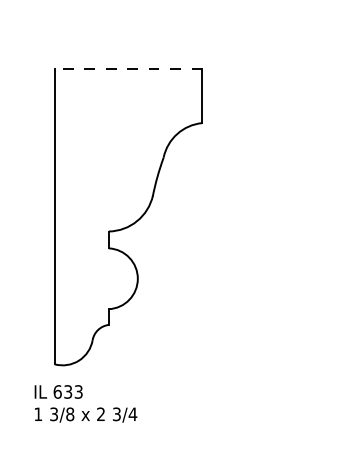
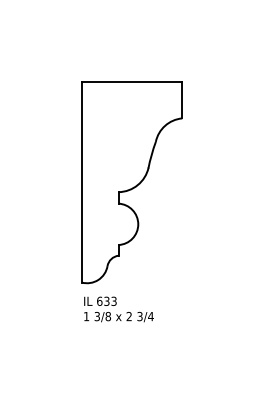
line: (127, 68) -> (131, 81), dashed -> solid
text: (85, 403) -> (118, 309), moved

